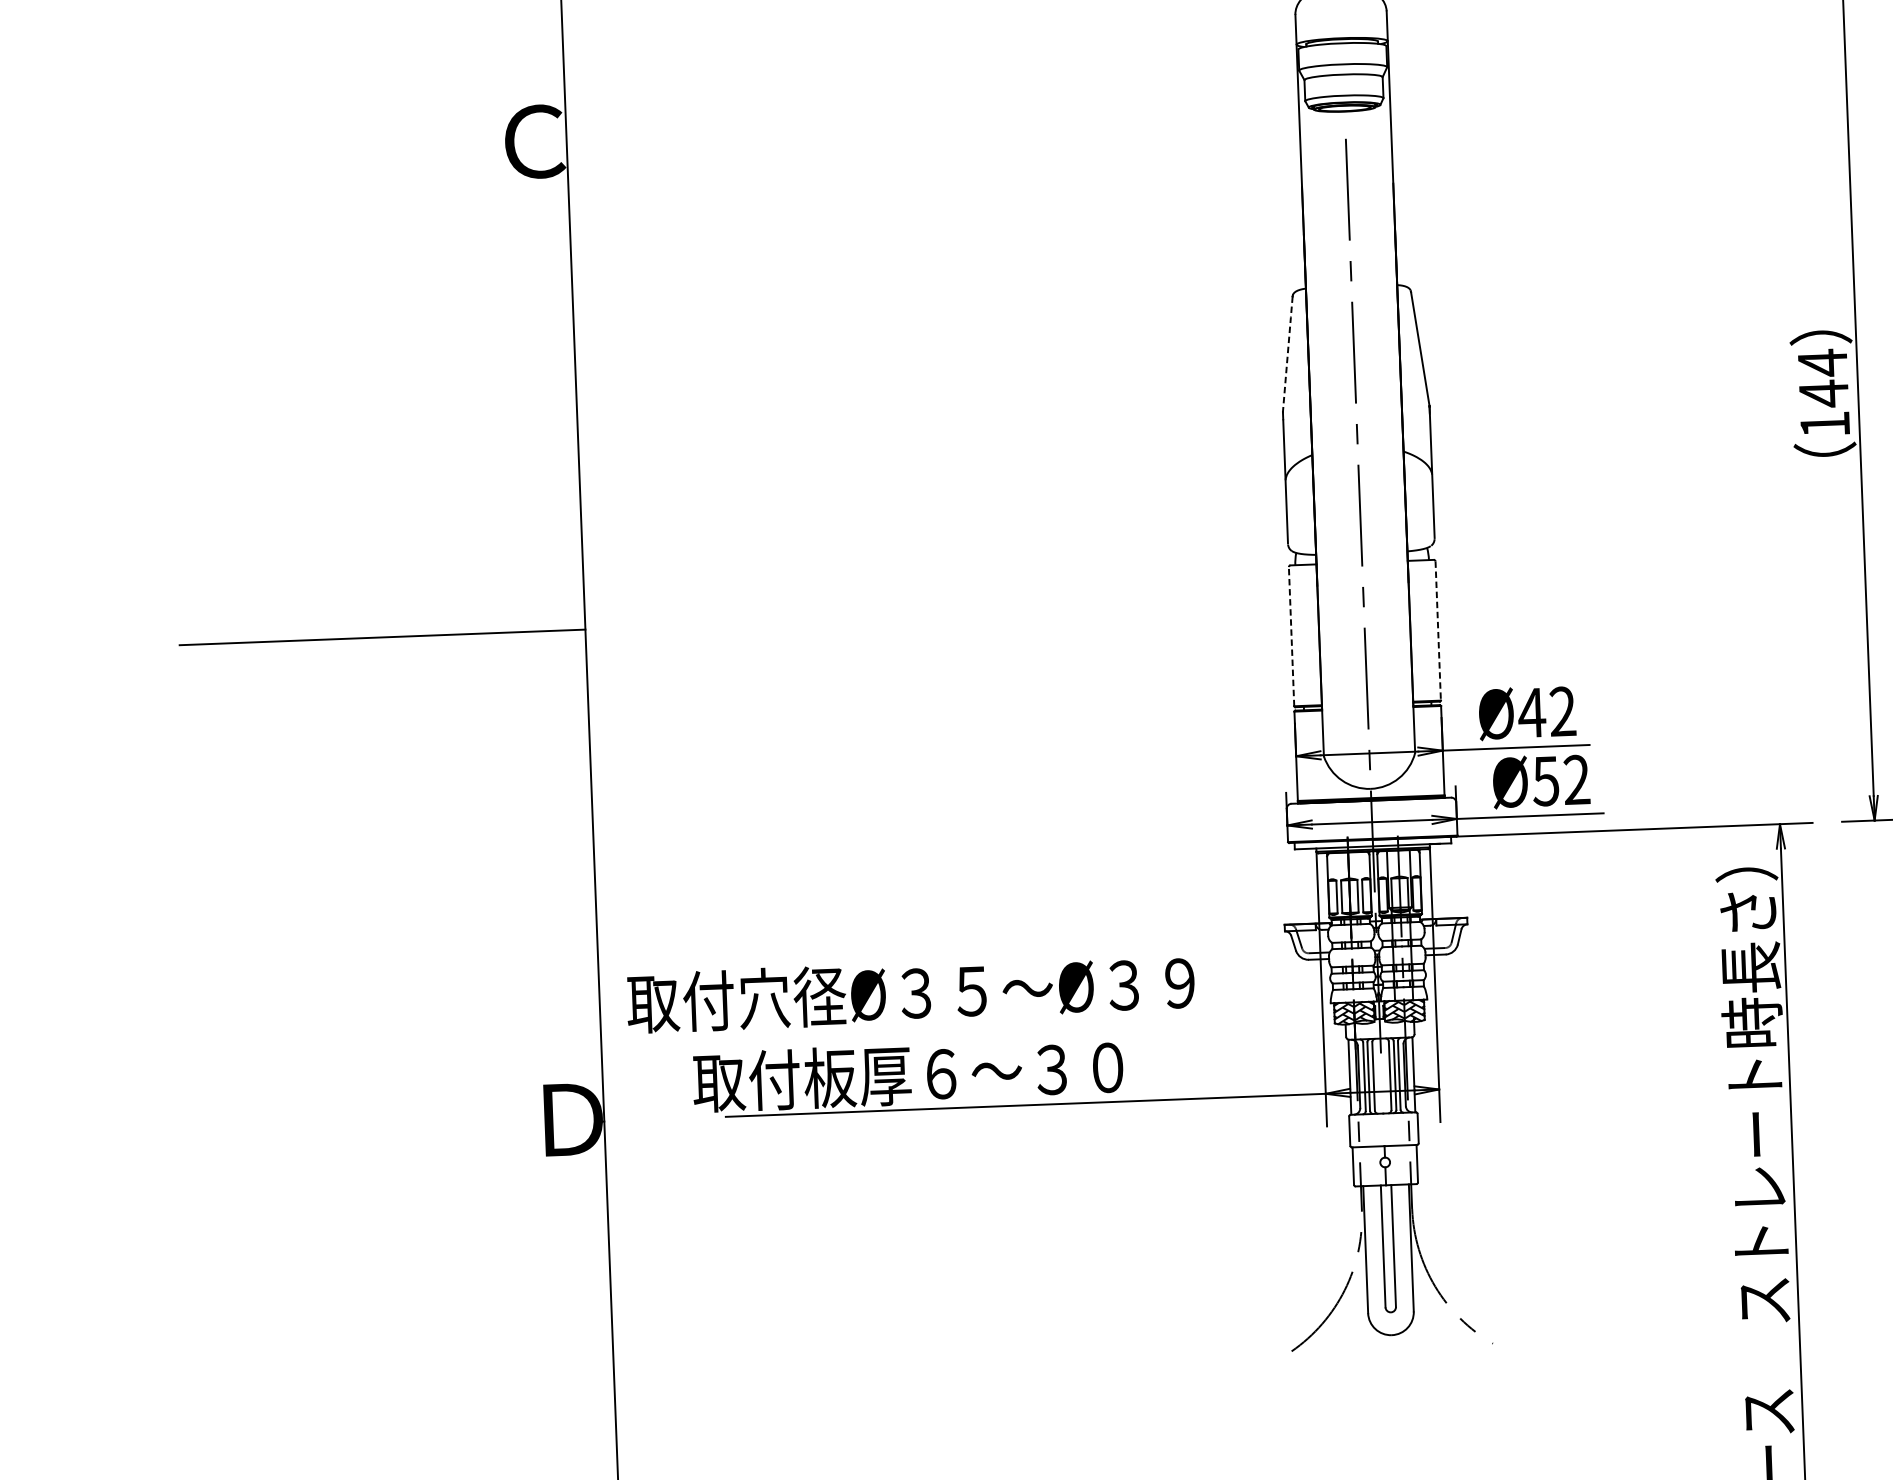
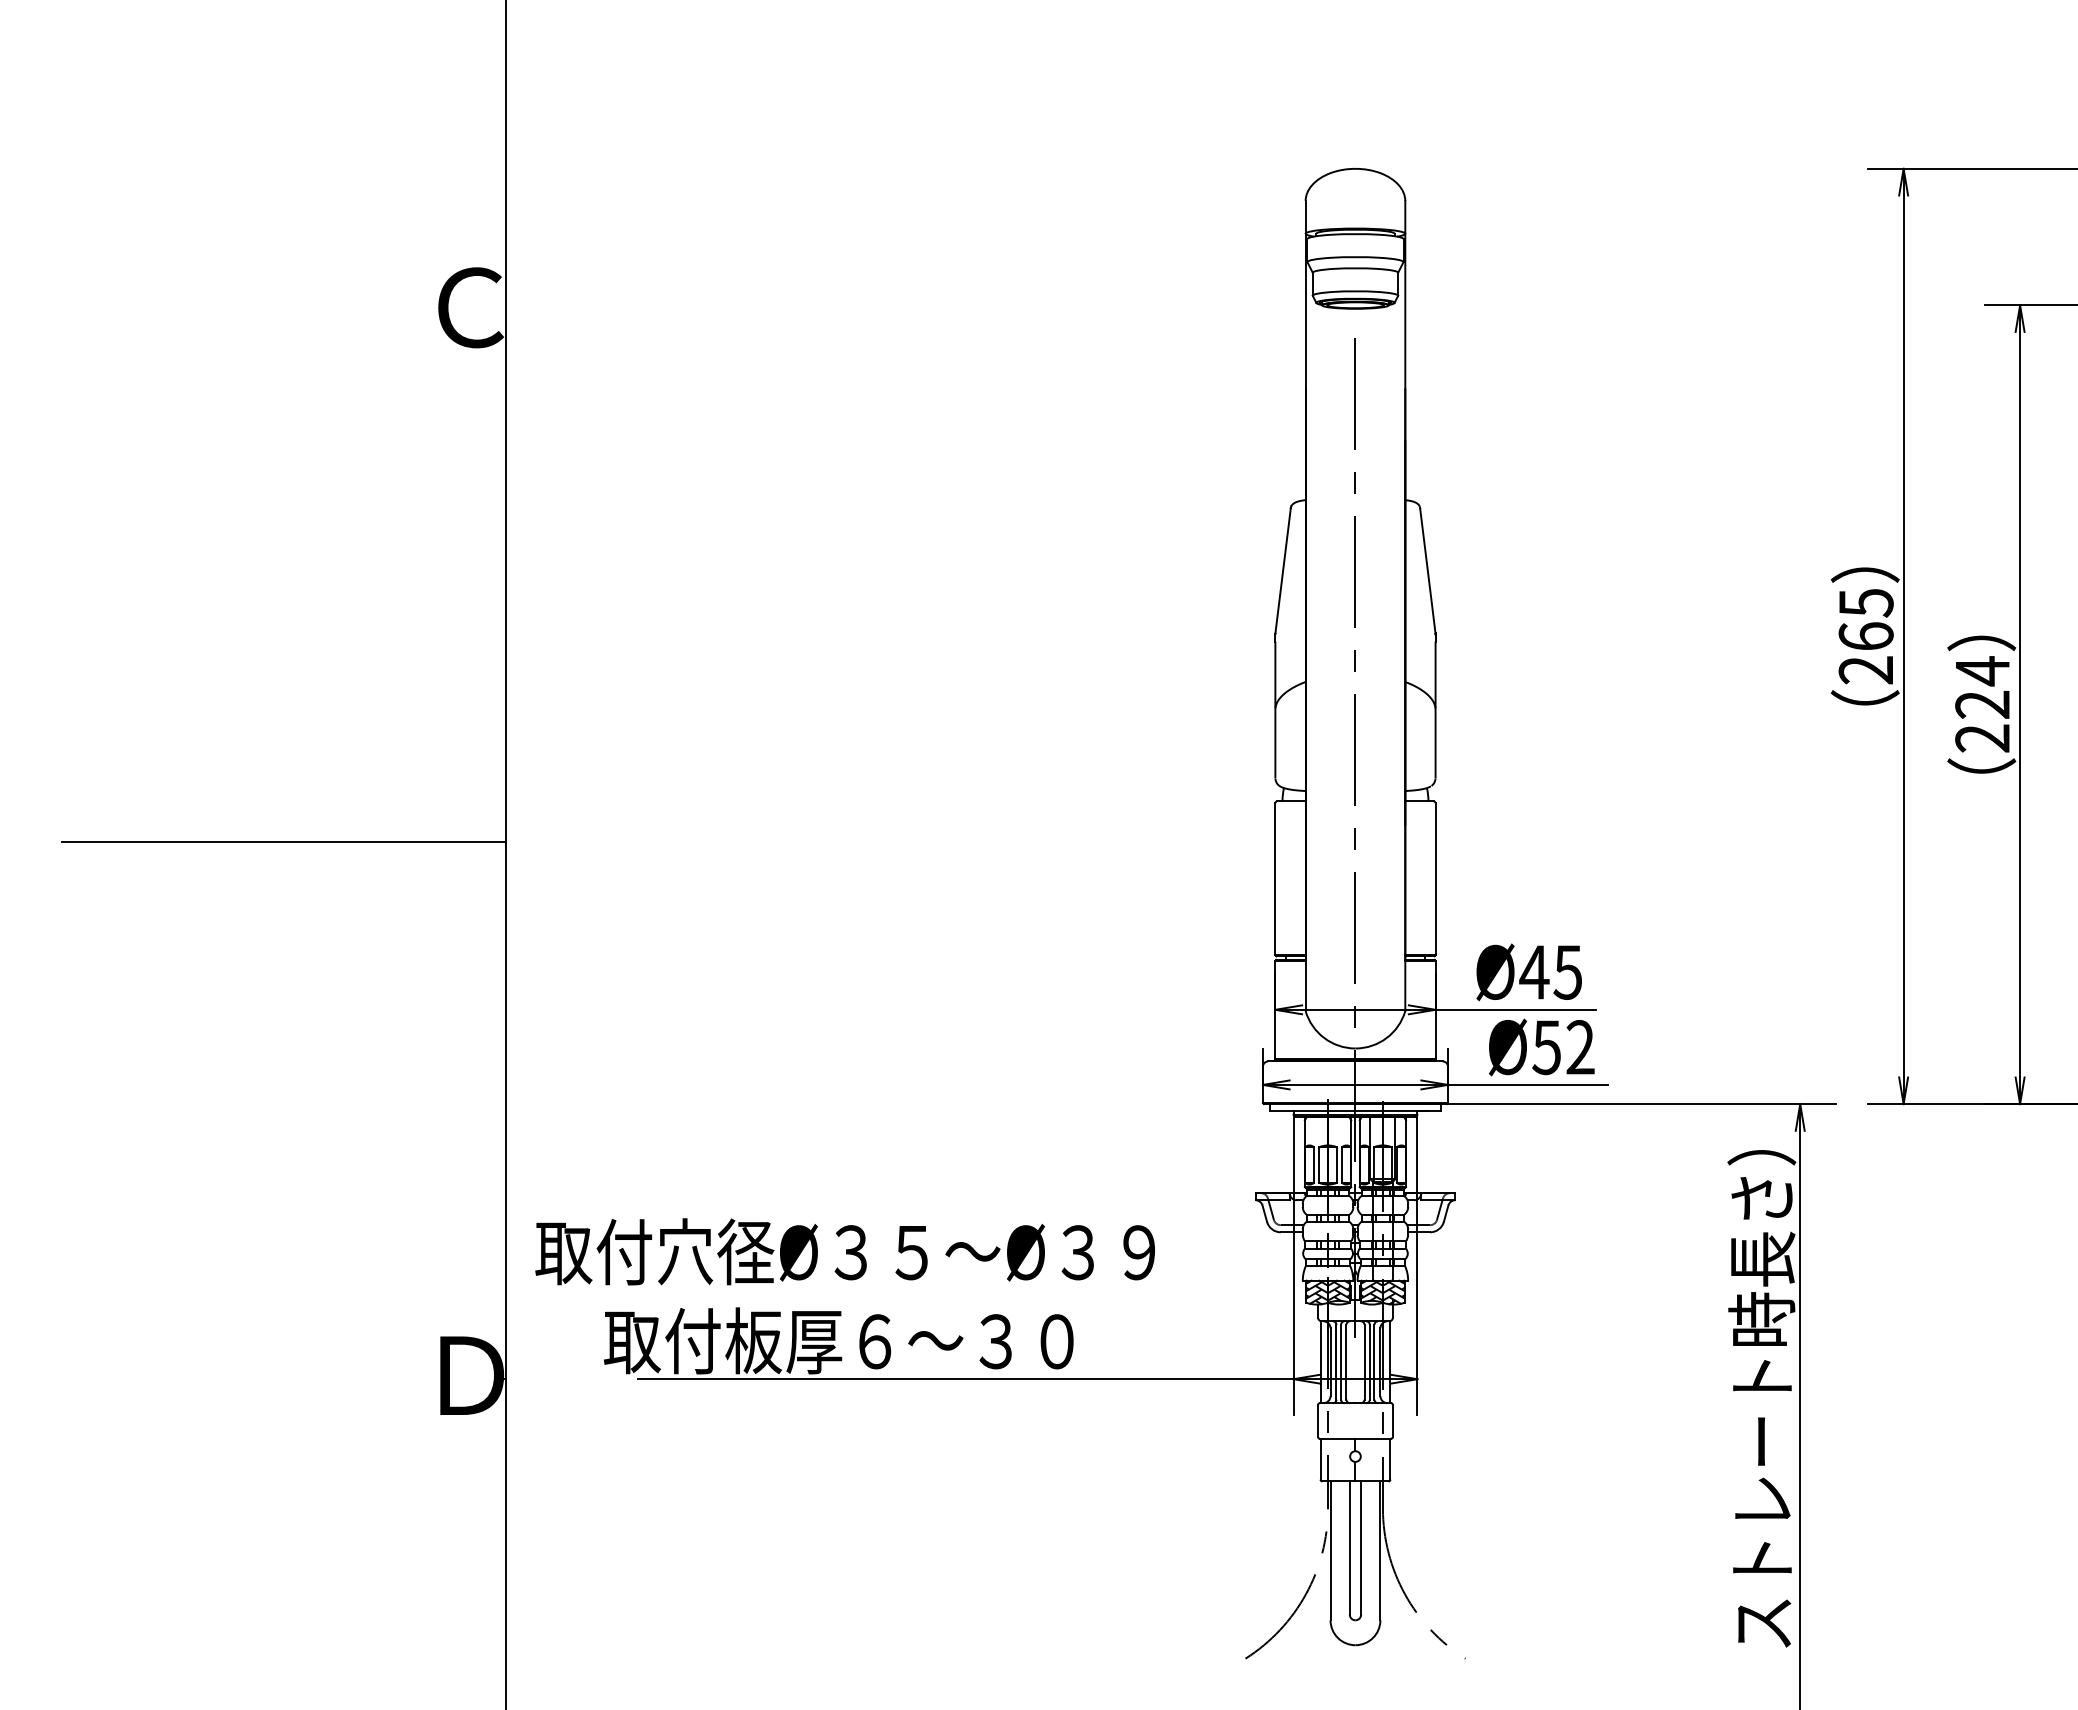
line: (1288, 353) -> (1283, 570), dashed -> solid
text: (1823, 392) -> (1865, 635), 144 -> 265
line: (1438, 631) -> (1435, 879), dashed -> solid
line: (1291, 636) -> (1275, 879), dashed -> solid
text: (1562, 710) -> (1567, 971), Ø42 -> Ø45

